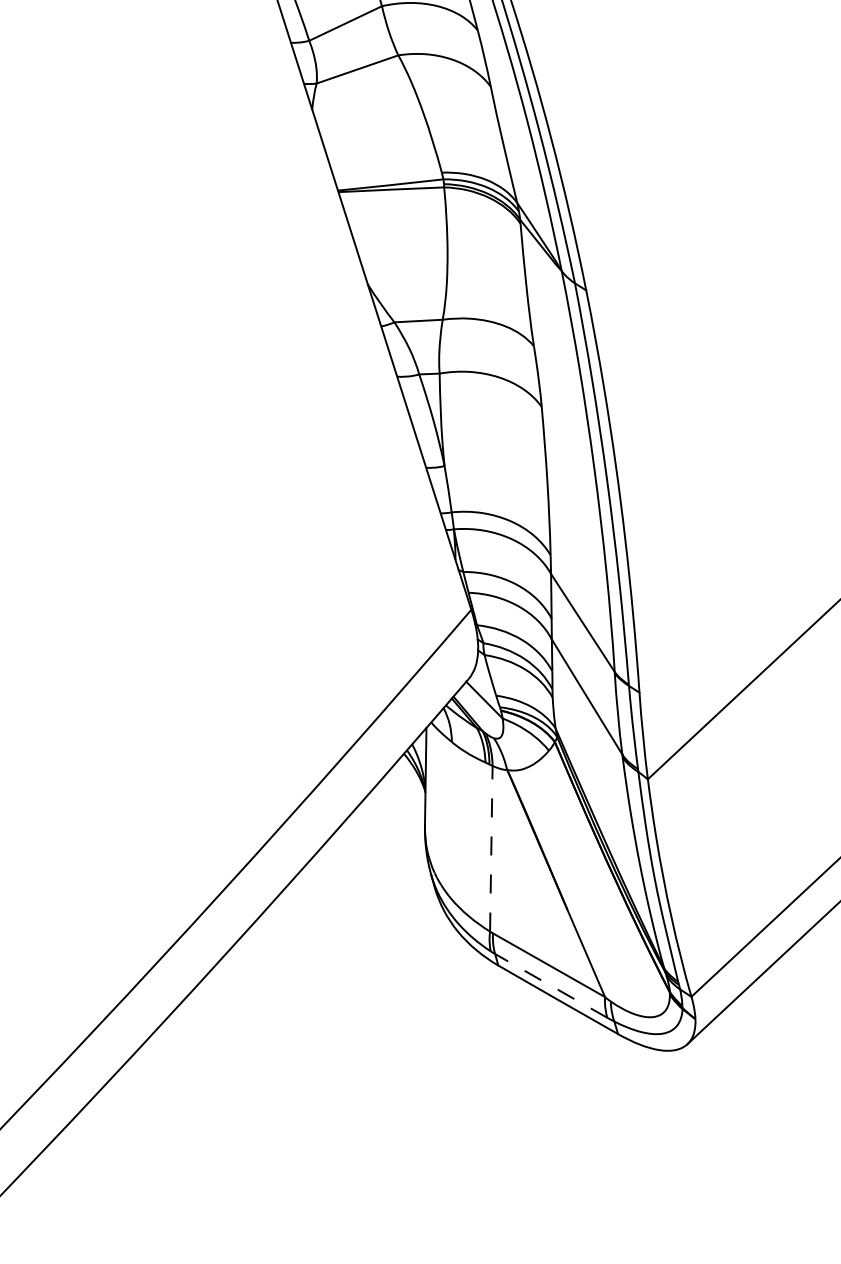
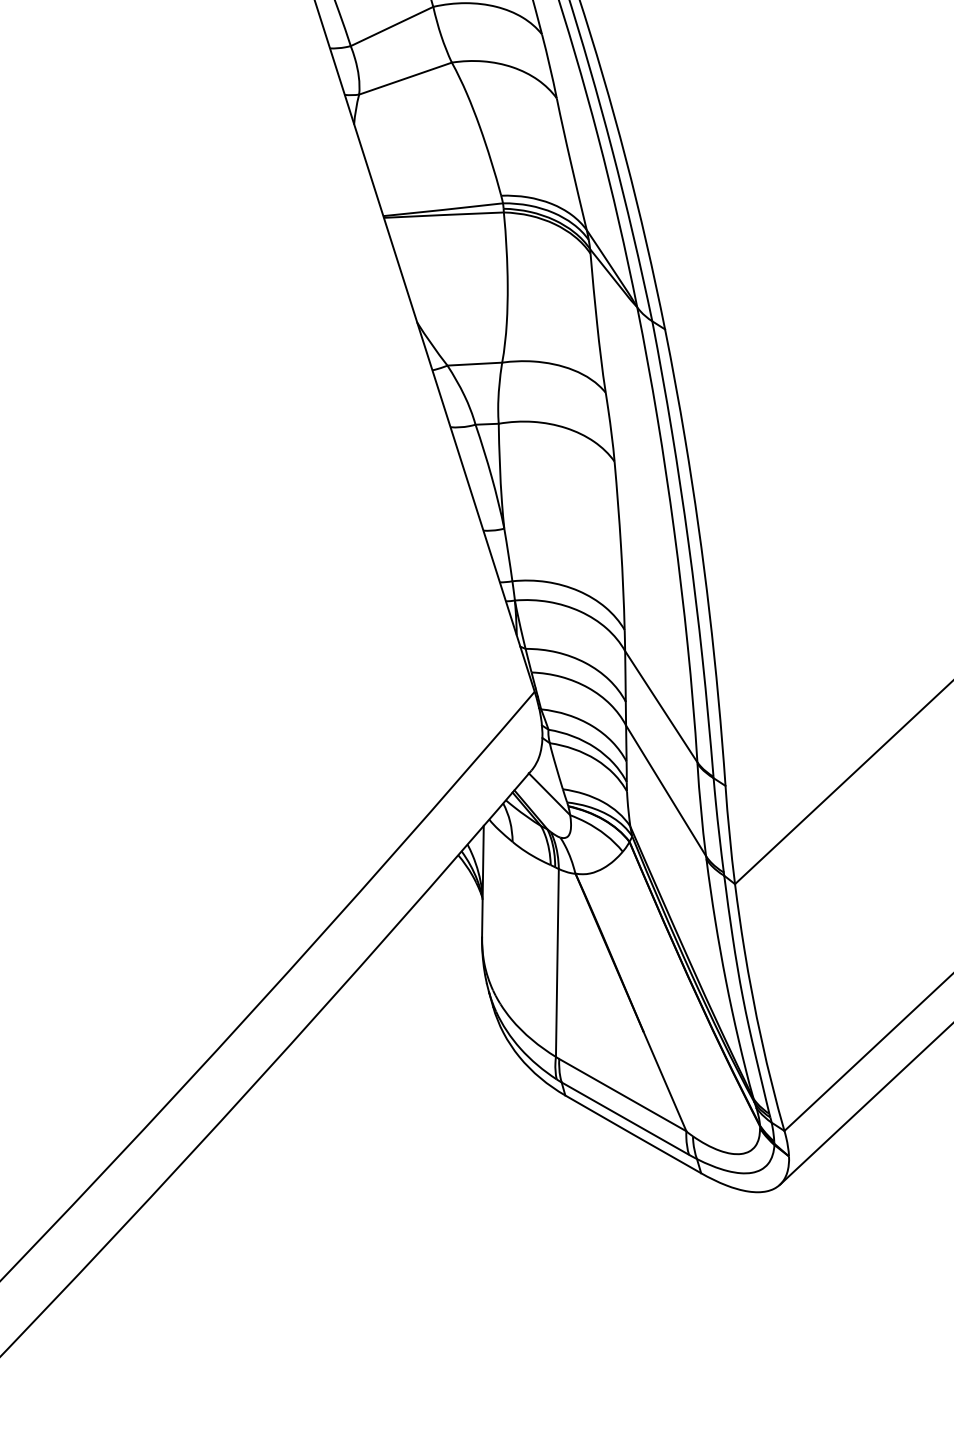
line: (491, 848) -> (557, 962), dashed -> solid
line: (551, 985) -> (625, 1118), dashed -> solid

